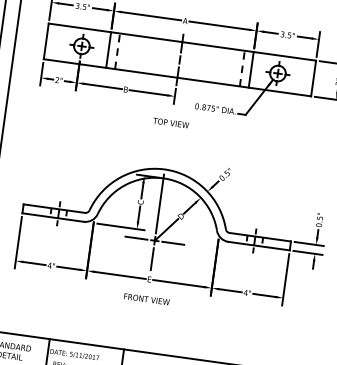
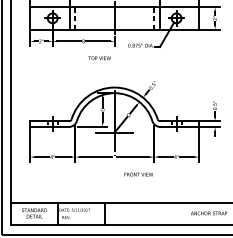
text: (170, 123) -> (99, 58), moved
text: (146, 299) -> (138, 174), moved

